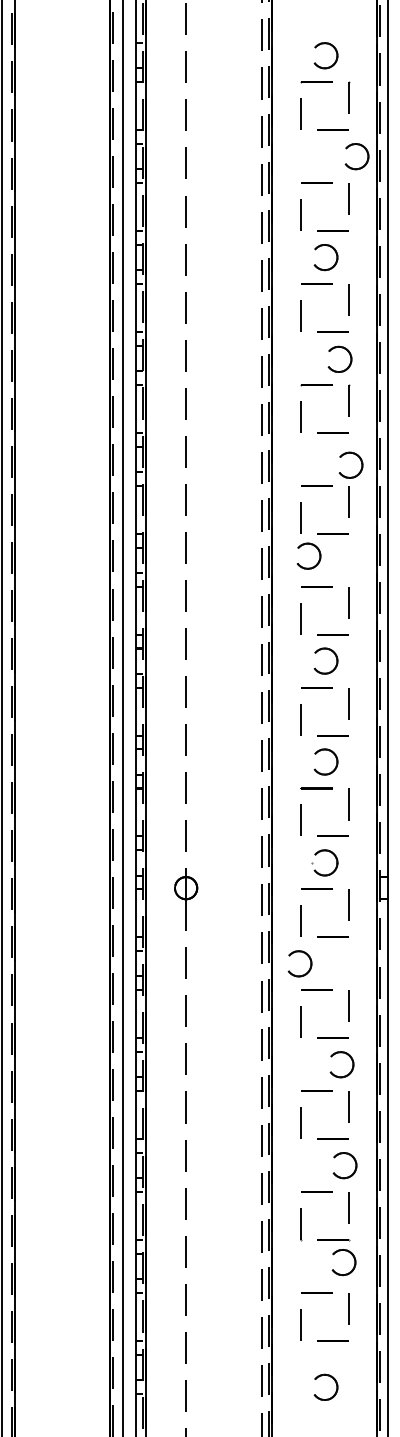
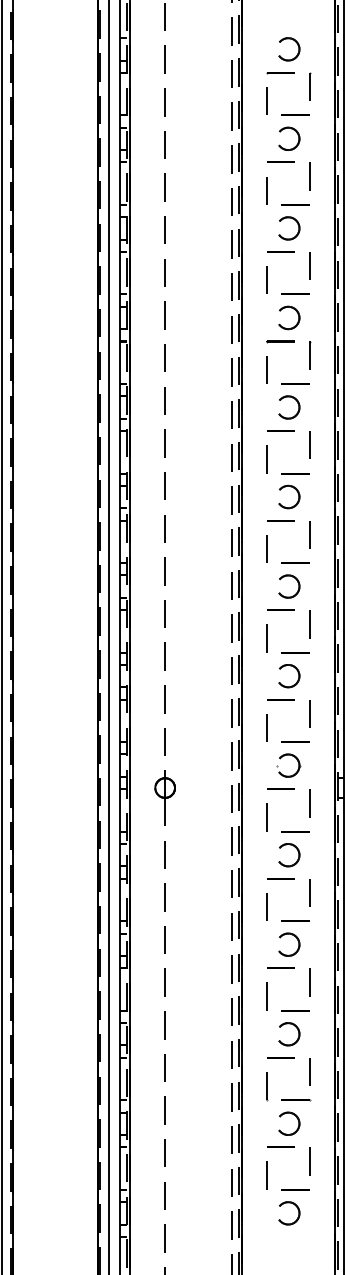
part: (364, 149) -> (295, 132), moved
part: (341, 348) -> (290, 308), moved
part: (355, 455) -> (293, 398), moved
part: (317, 550) -> (296, 491), moved
part: (306, 955) -> (295, 847), moved
part: (348, 1056) -> (295, 937), moved
part: (352, 1158) -> (295, 1027), moved
part: (353, 1258) -> (297, 1120), moved
part: (327, 1376) -> (290, 1203), moved

